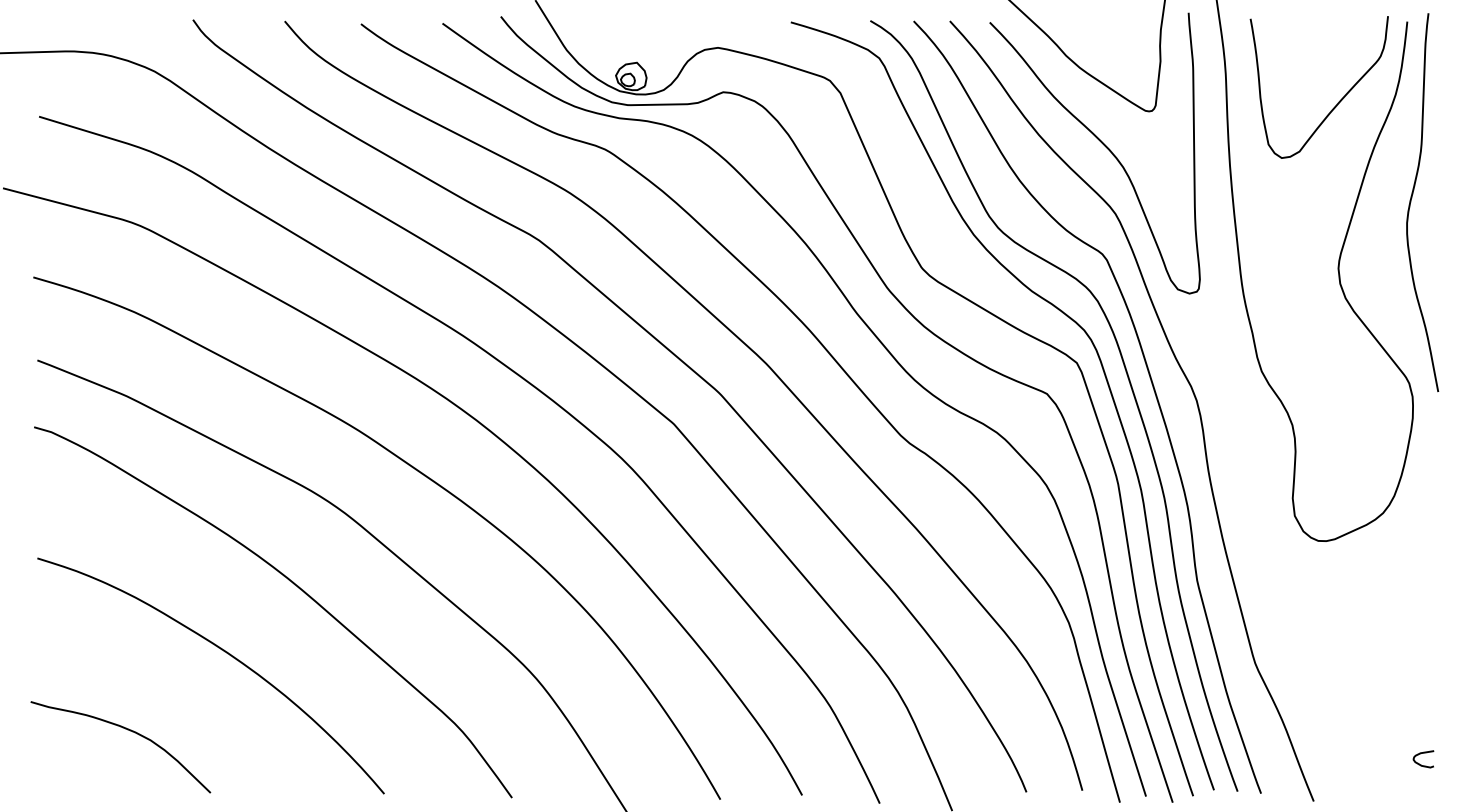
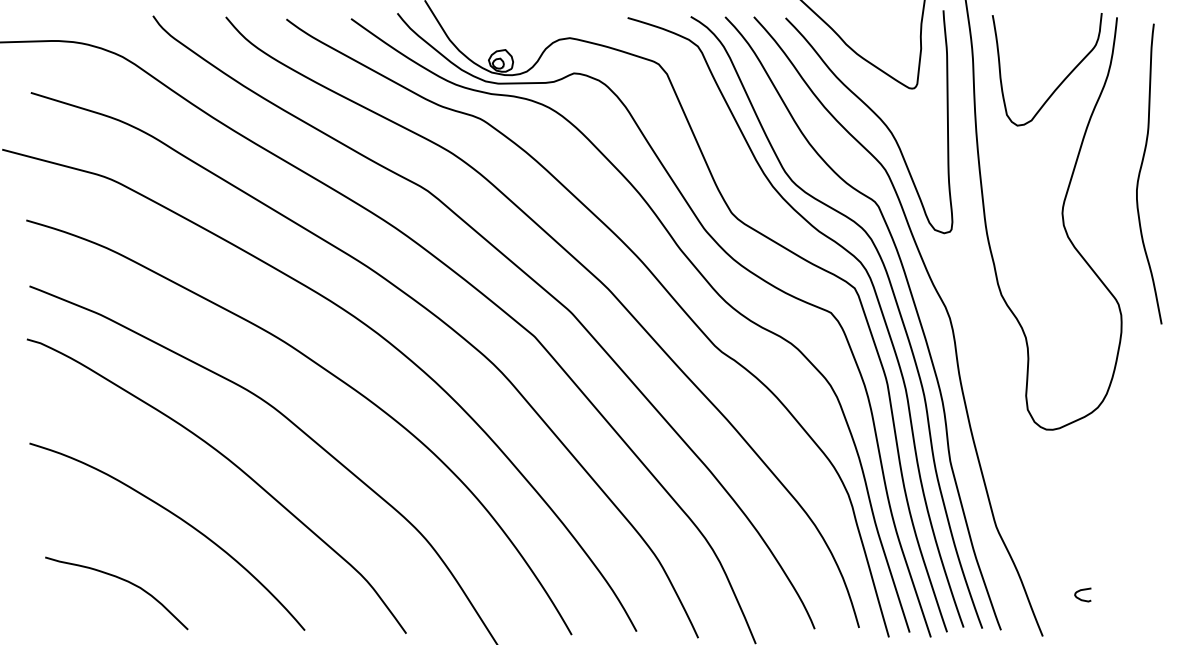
curve: (1412, 198) -> (1141, 170), moved
curve: (128, 730) -> (122, 580), moved
curve: (1420, 754) -> (1080, 591), moved

